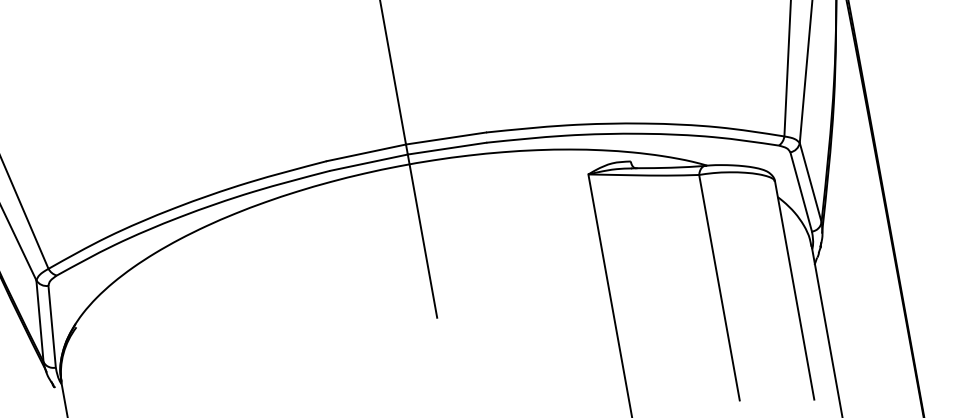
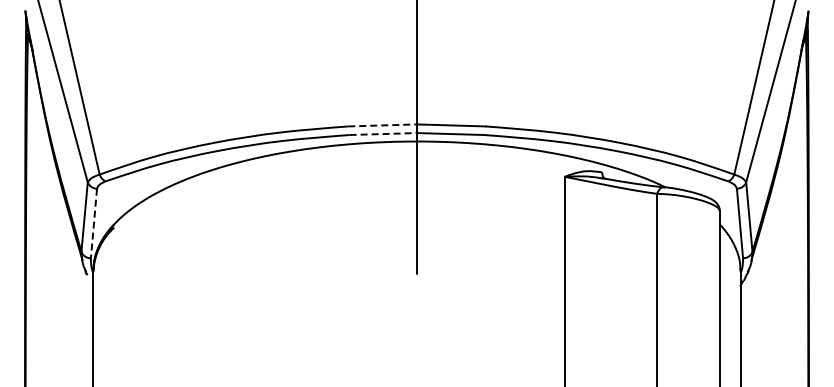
line: (367, 152) -> (383, 125), solid -> dashed
line: (369, 163) -> (383, 134), solid -> dashed
line: (51, 326) -> (93, 223), solid -> dashed

